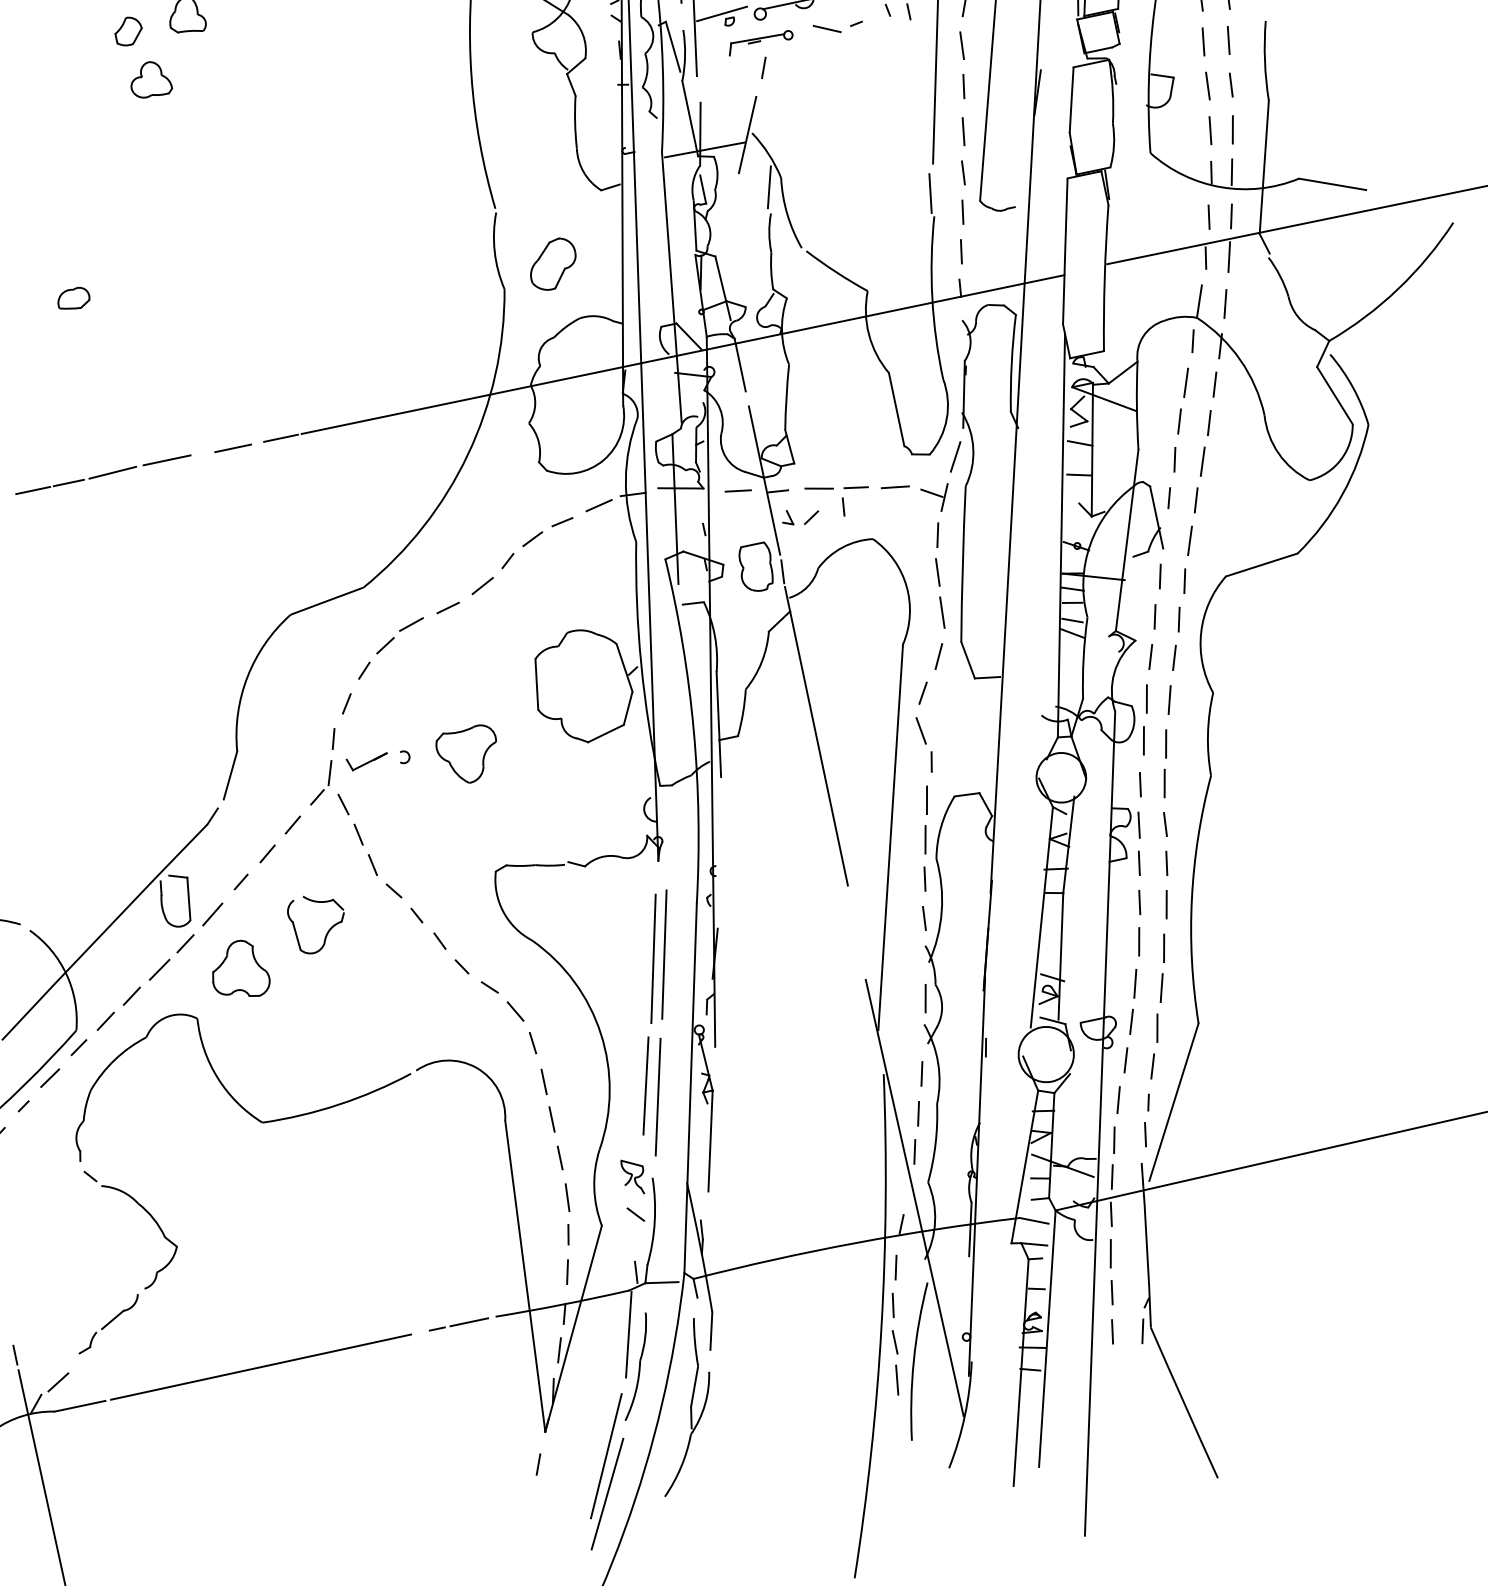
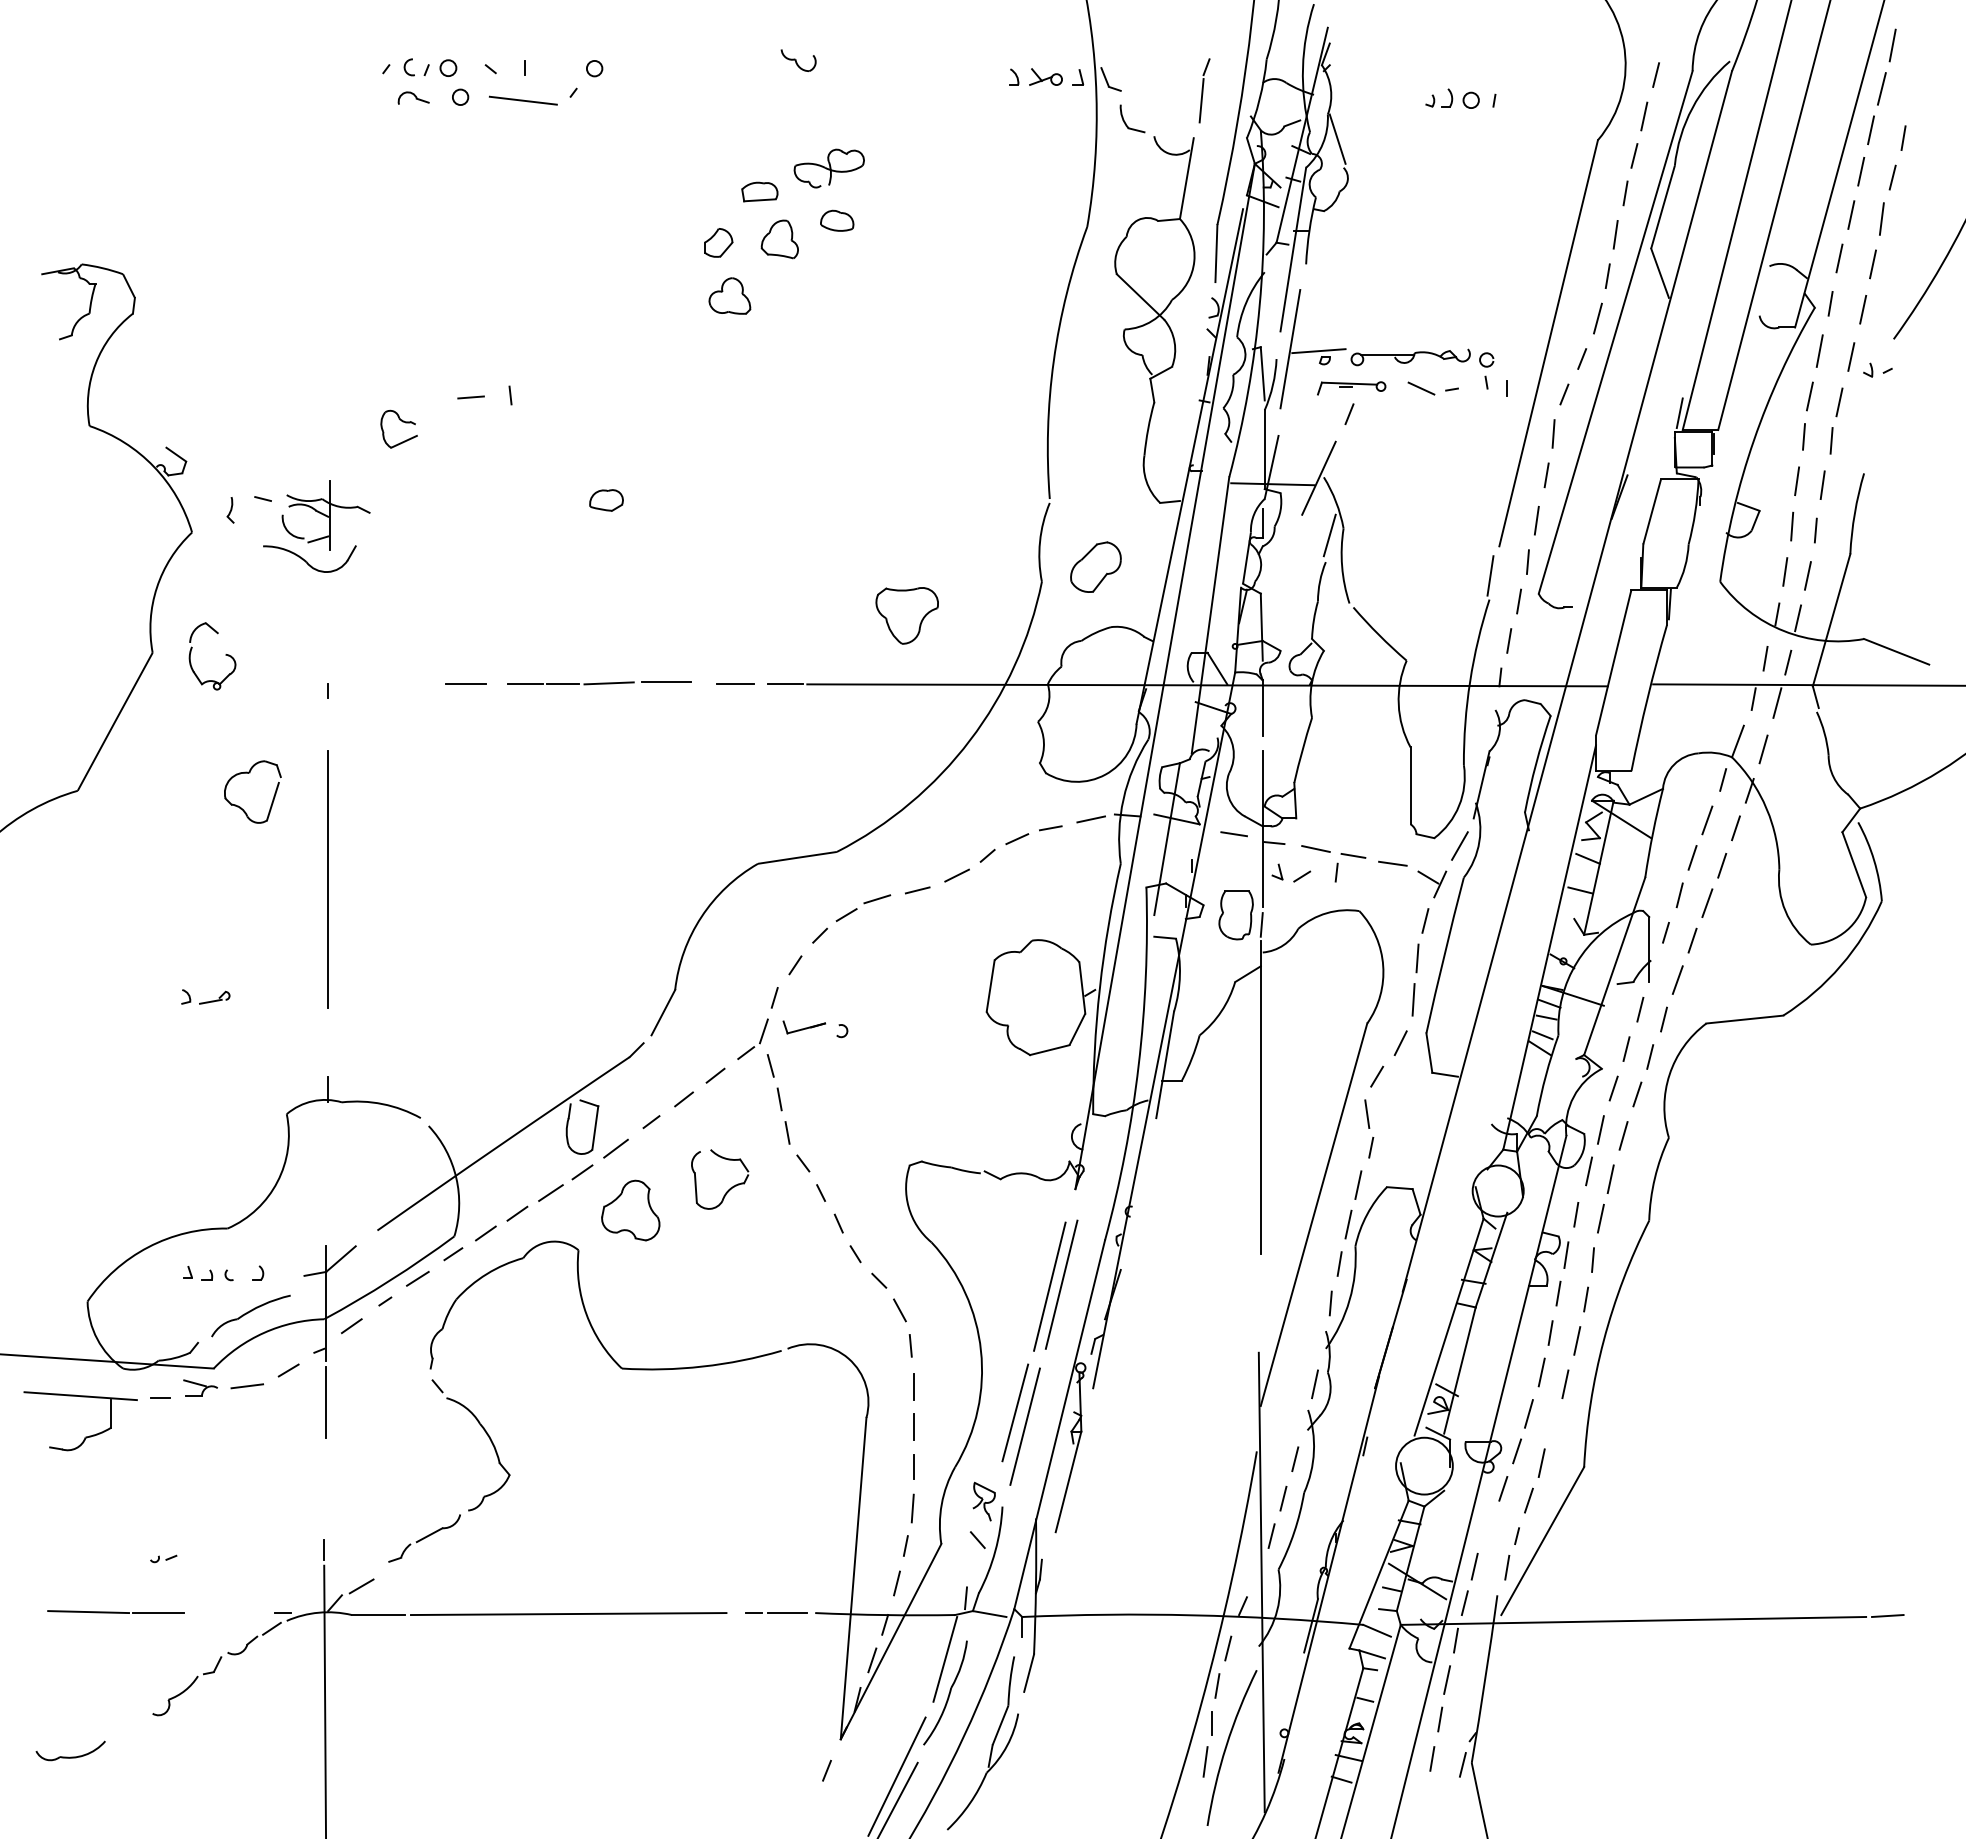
part: (468, 755) -> (906, 615), moved
line: (1161, 987) -> (1554, 1423), removed
line: (1118, 1100) -> (1487, 1527), removed

